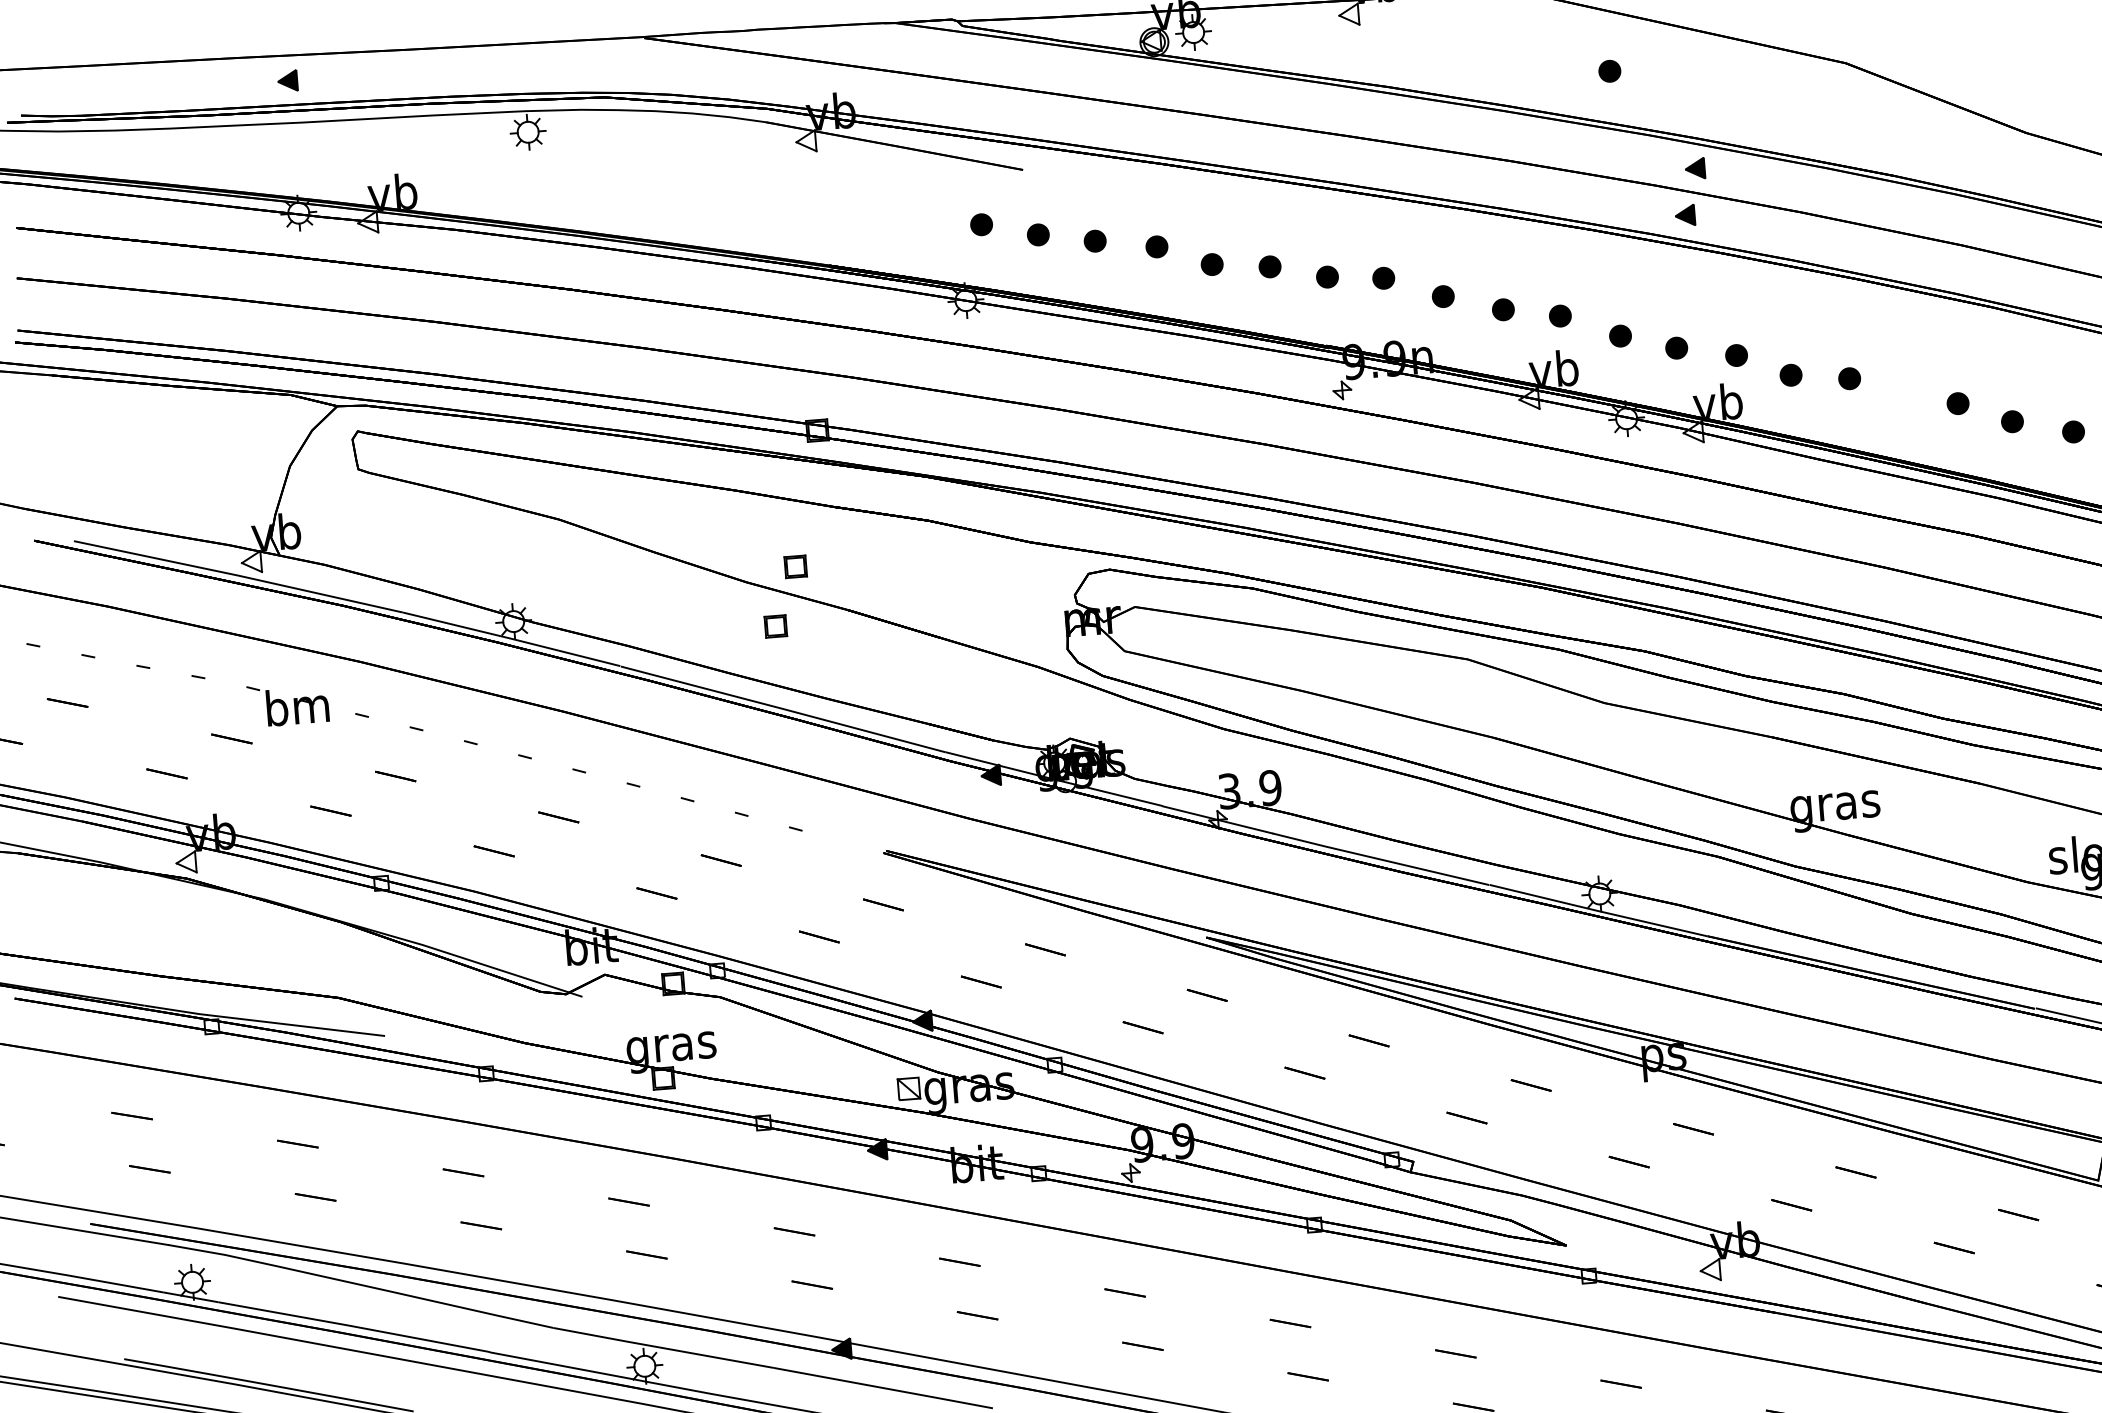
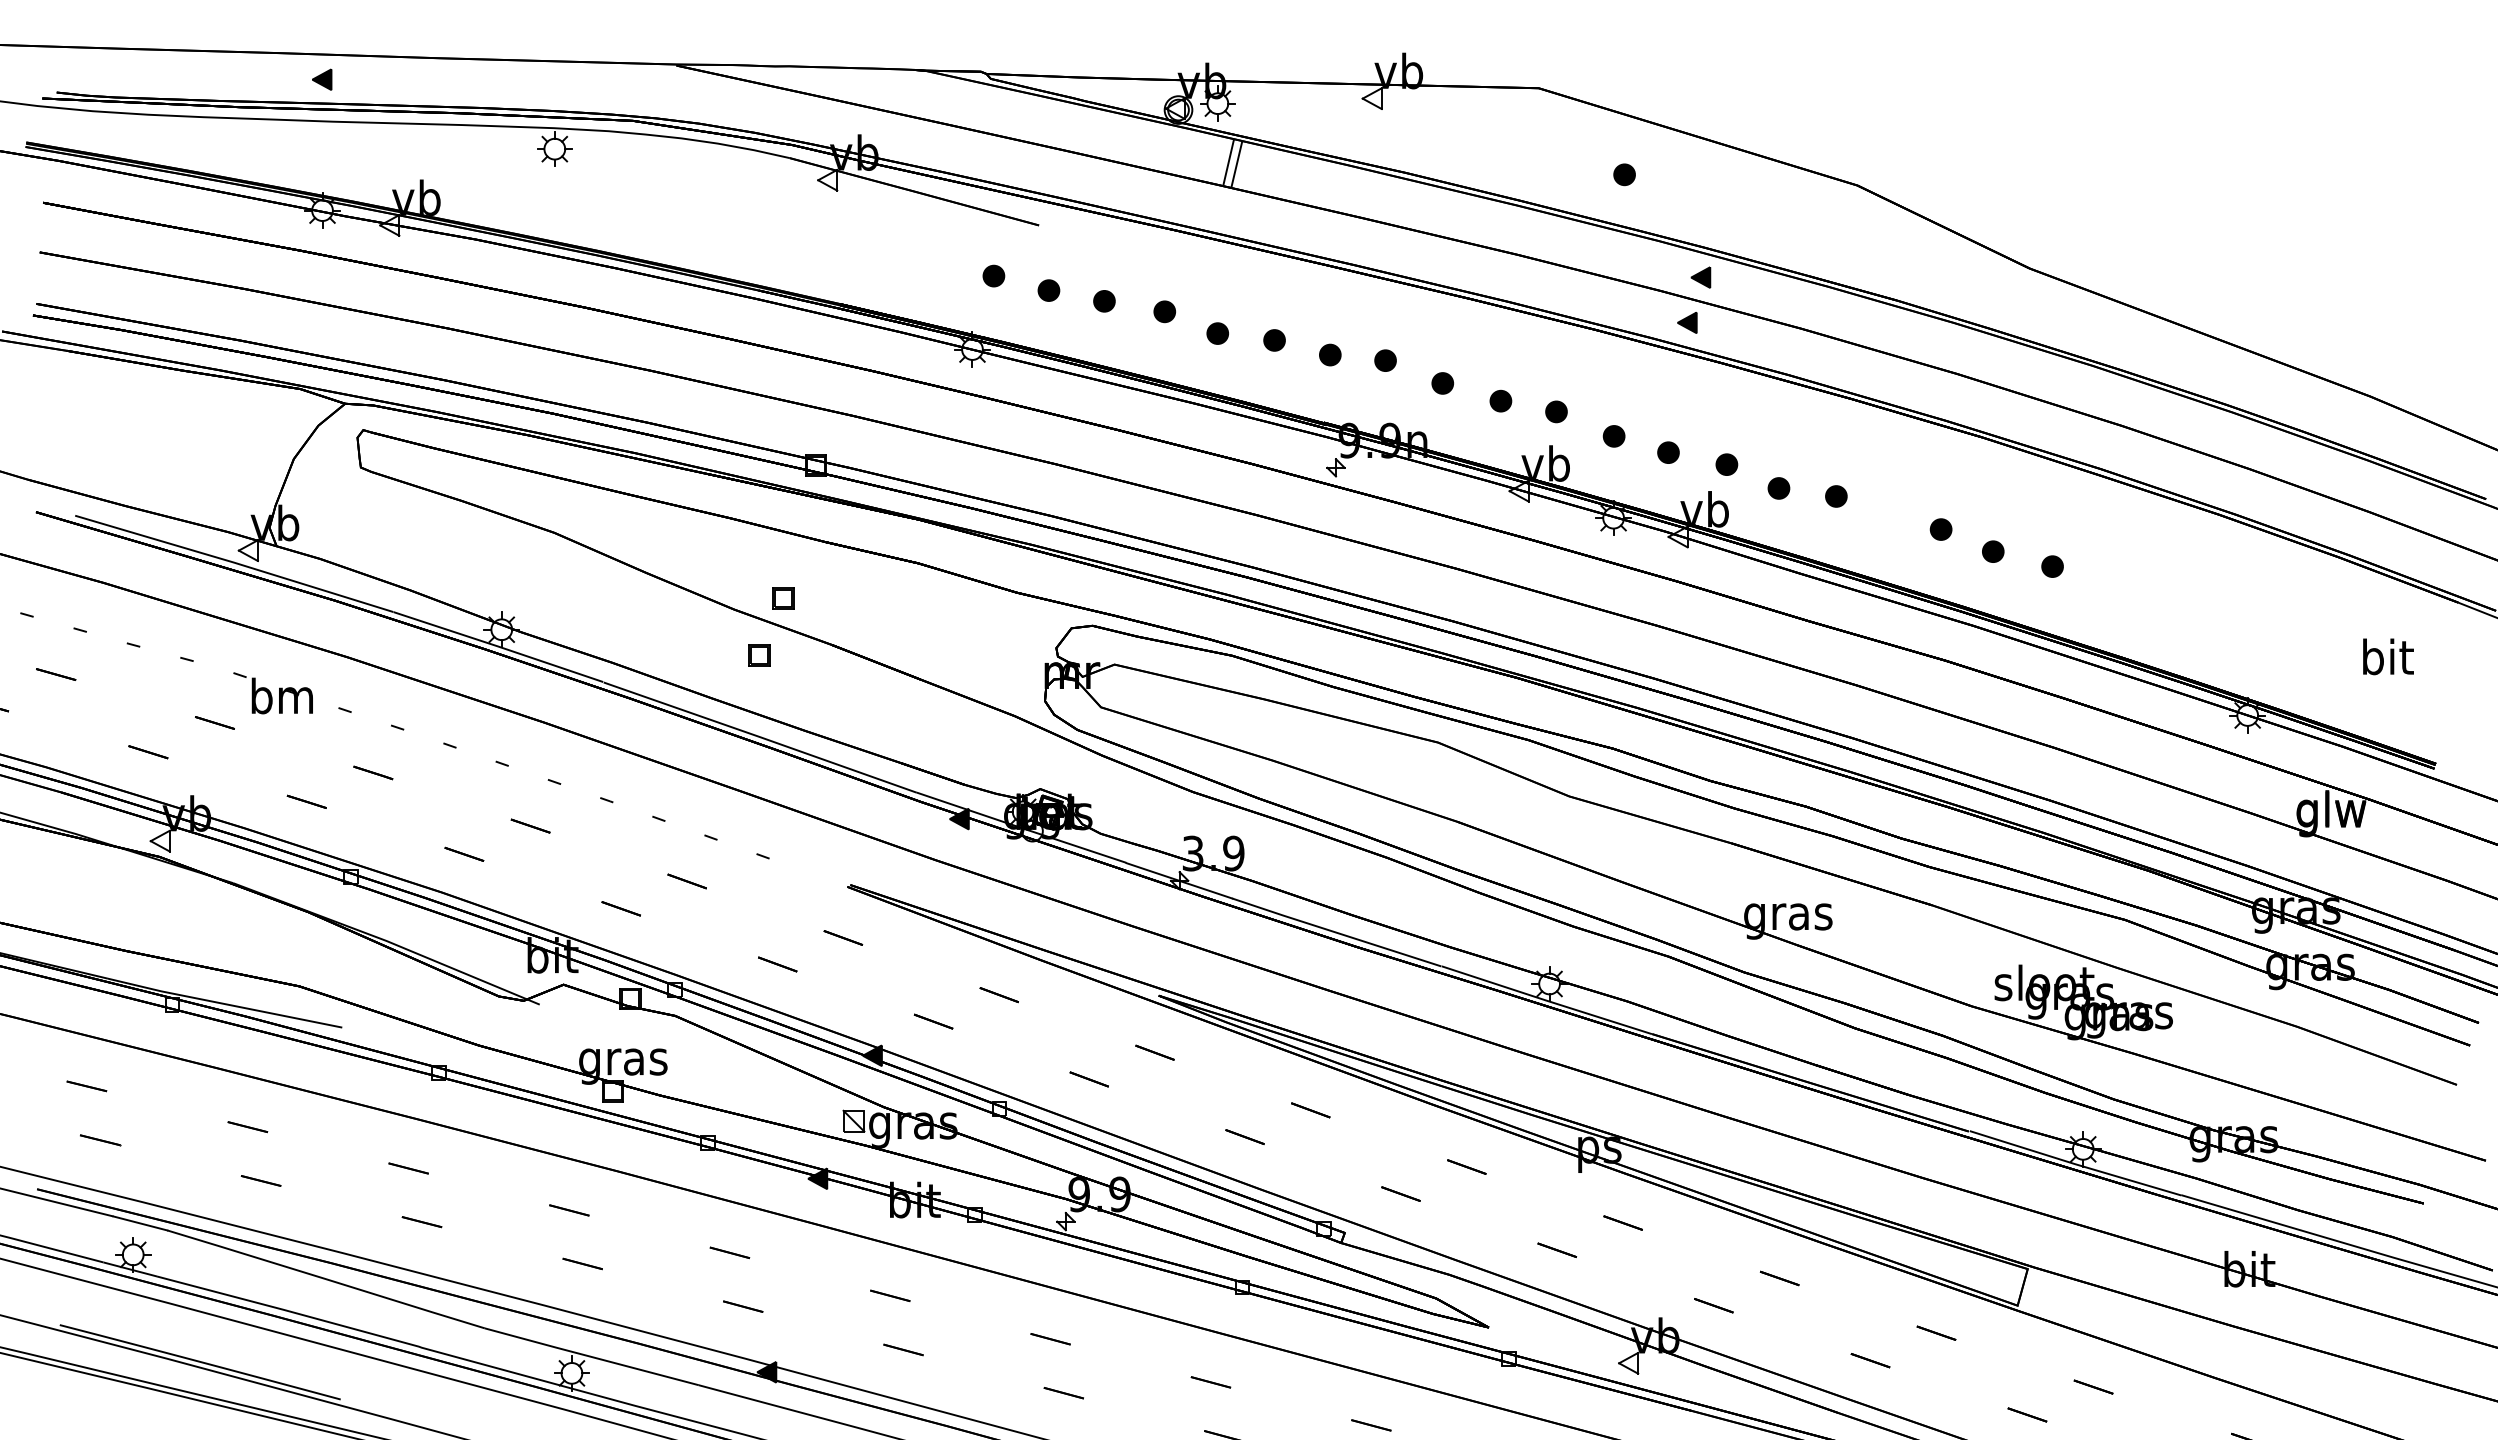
line: (1209, 91) -> (1228, 162), added
line: (1217, 92) -> (1236, 164), added

